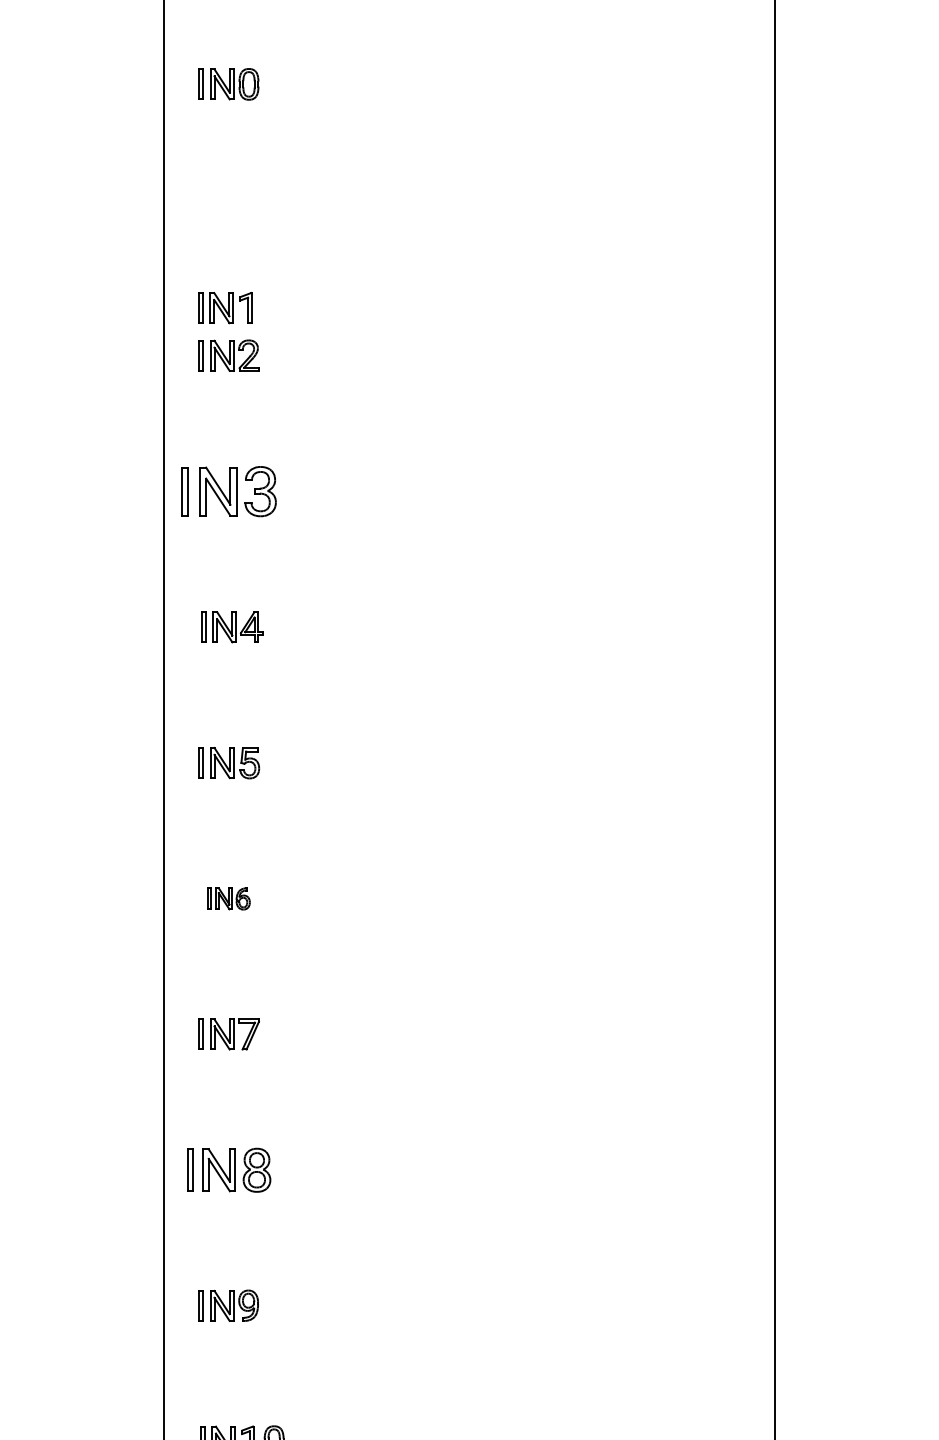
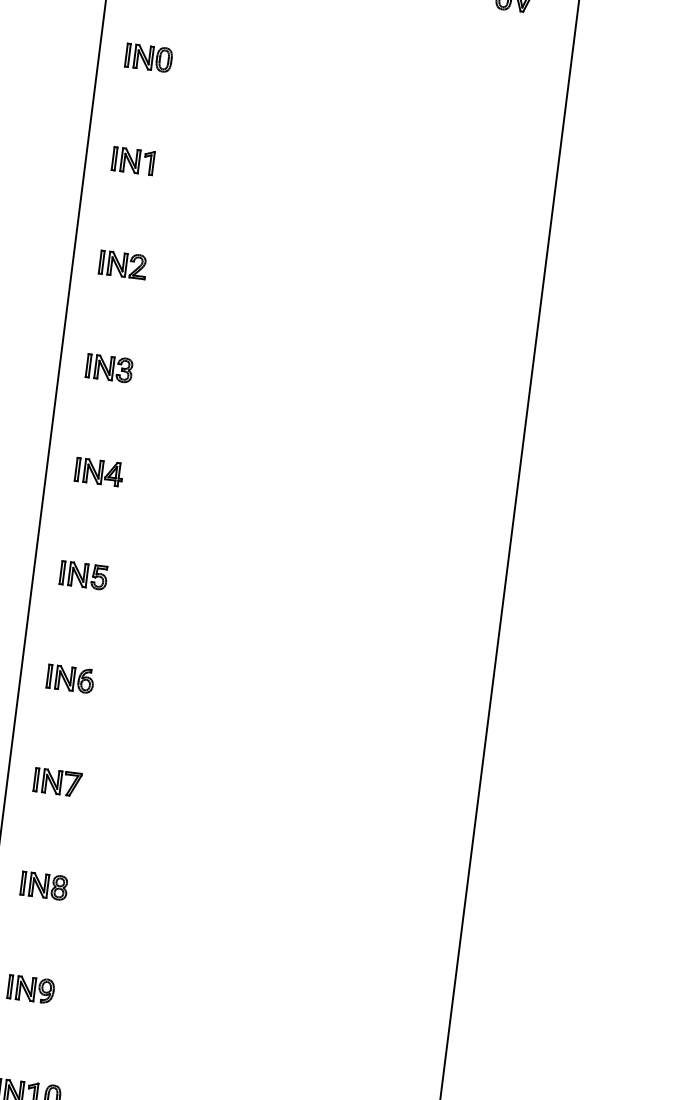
part: (225, 308) -> (133, 161), moved
part: (228, 491) -> (109, 368), size x0.62
part: (228, 898) -> (70, 678), size x1.43
part: (228, 1169) -> (44, 885), size x0.71

